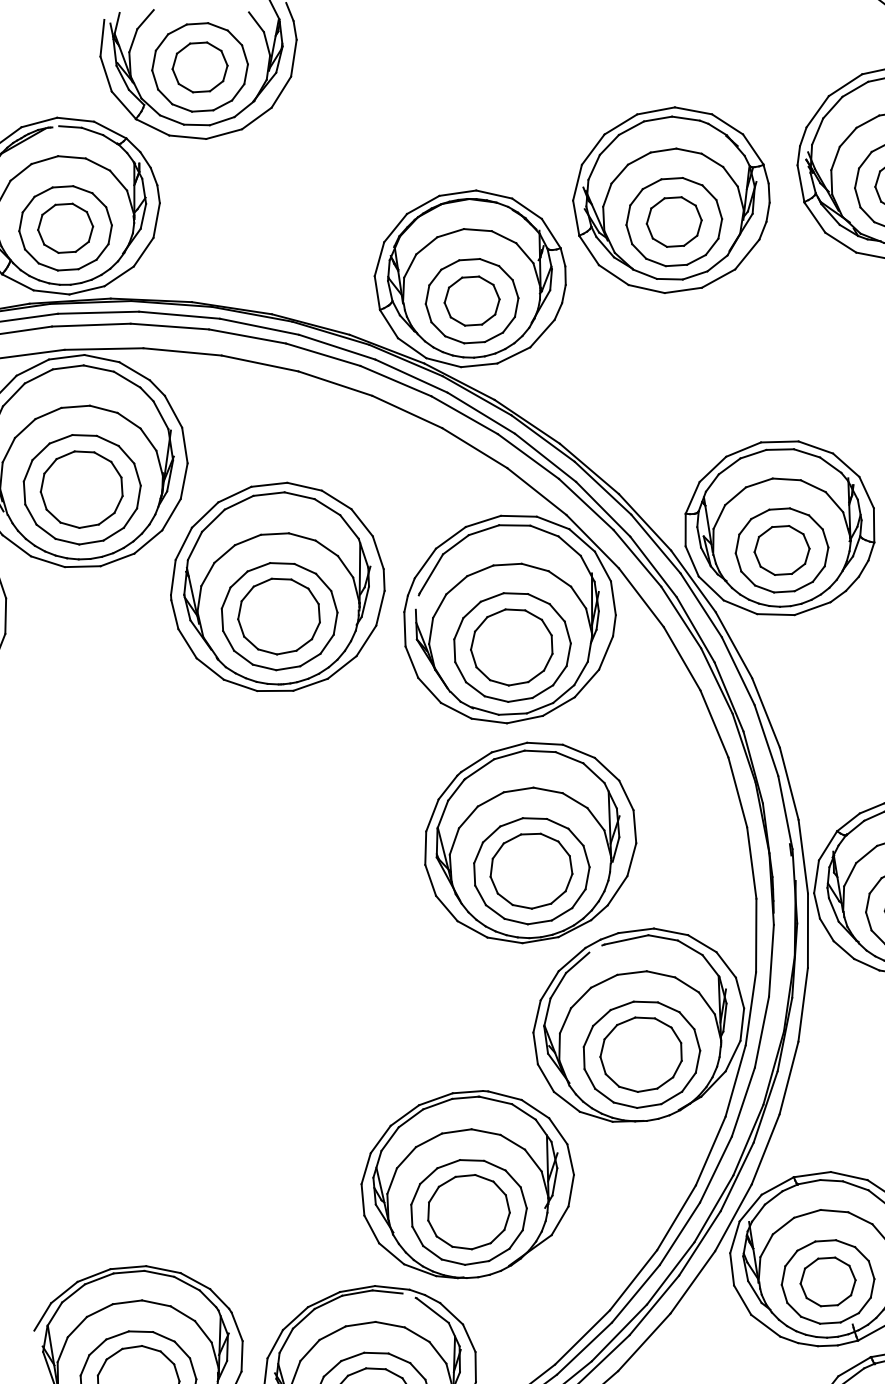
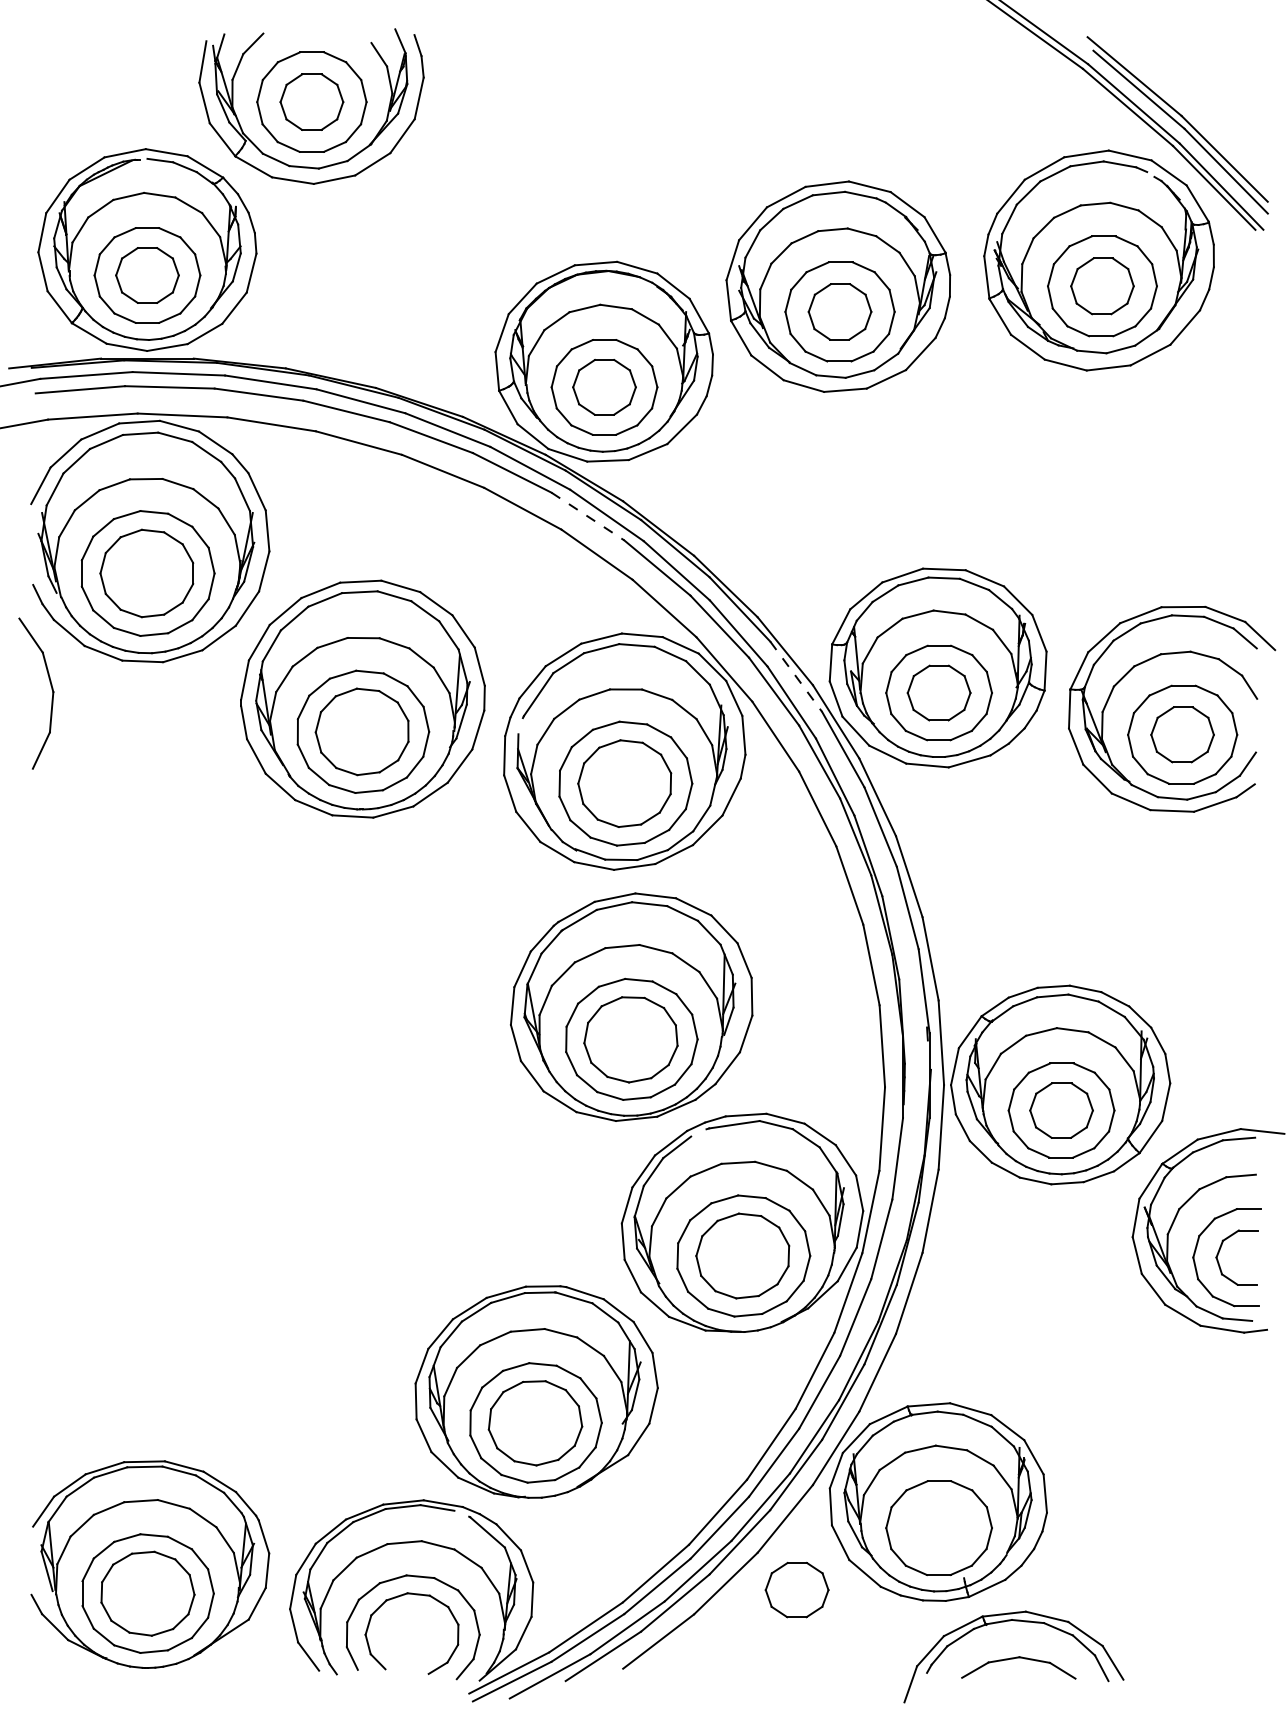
line: (464, 415) -> (587, 516), solid -> dashed
line: (656, 543) -> (796, 676), solid -> dashed
part: (827, 1281) -> (796, 1589), moved

